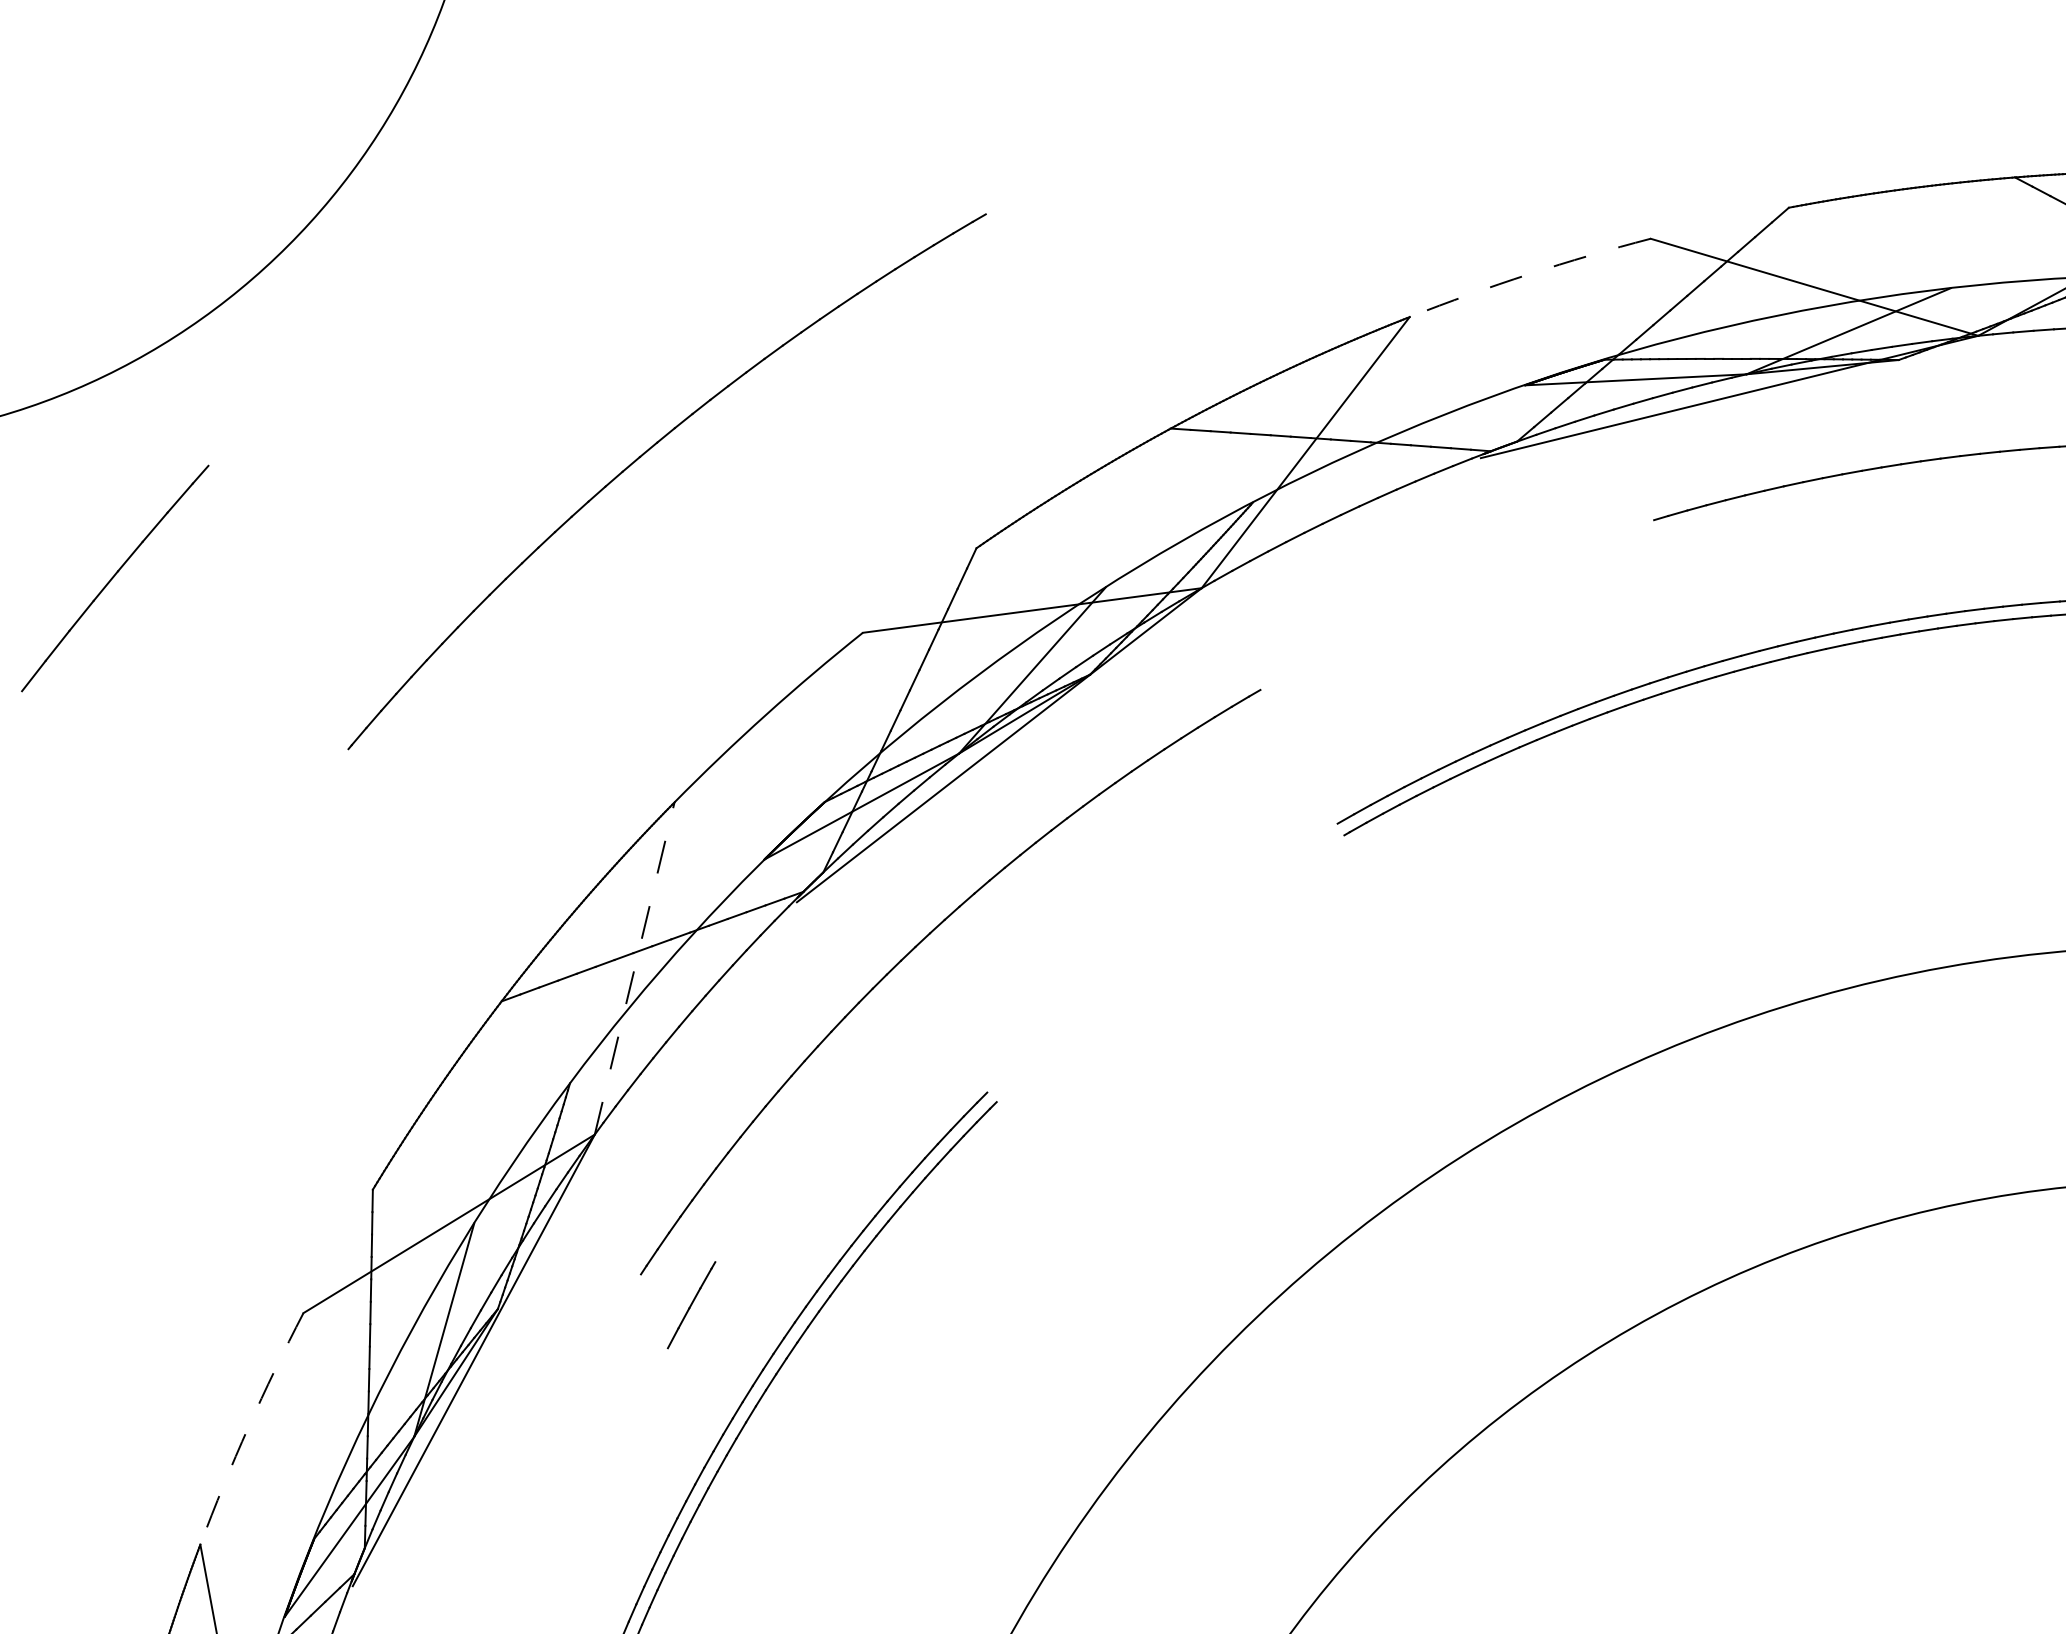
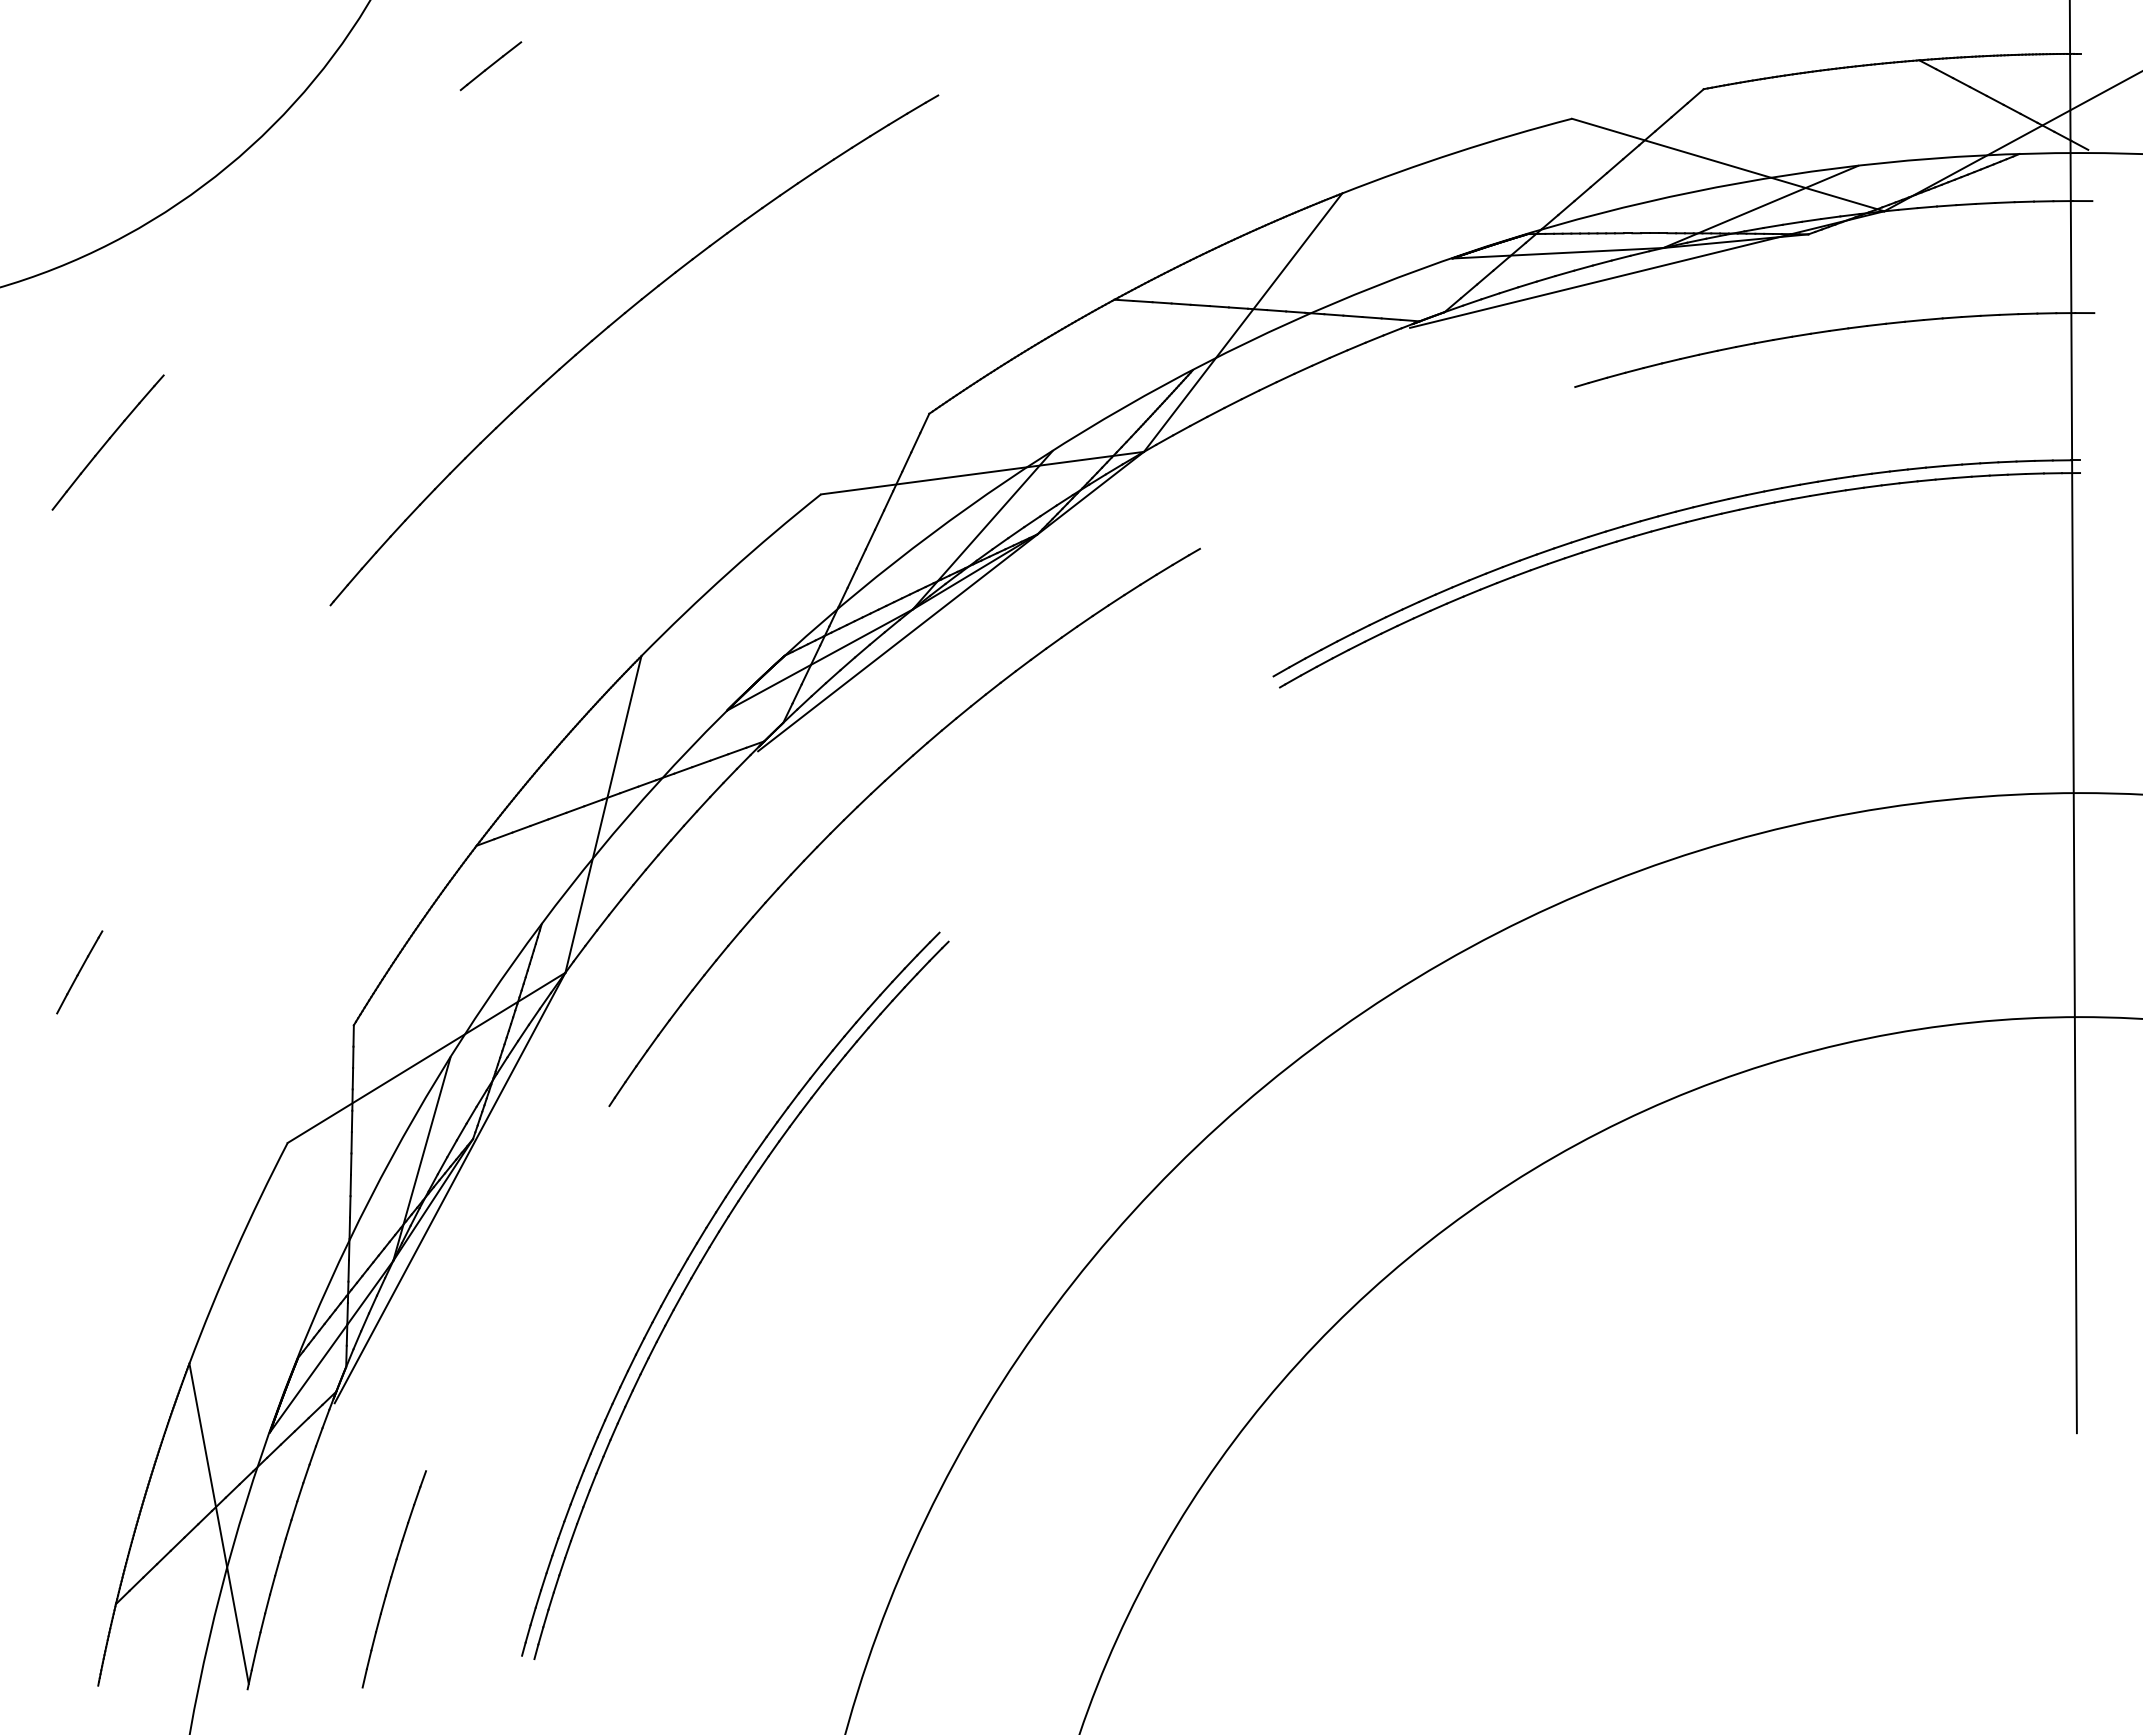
line: (516, 183) -> (490, 66), added
arc: (1529, 274) -> (1456, 152), dashed -> solid
part: (114, 578) -> (107, 442), size x0.62
line: (634, 968) -> (603, 814), dashed -> solid
line: (691, 1305) -> (79, 972), moved
arc: (248, 1426) -> (235, 1251), dashed -> solid

